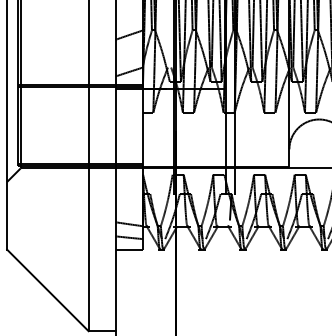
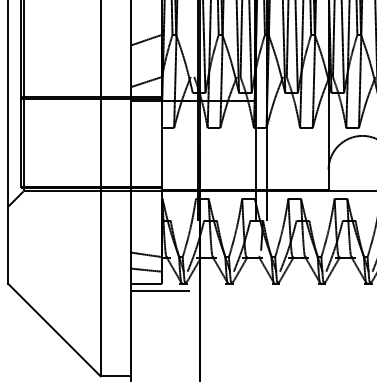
line: (141, 256) -> (160, 291), added

